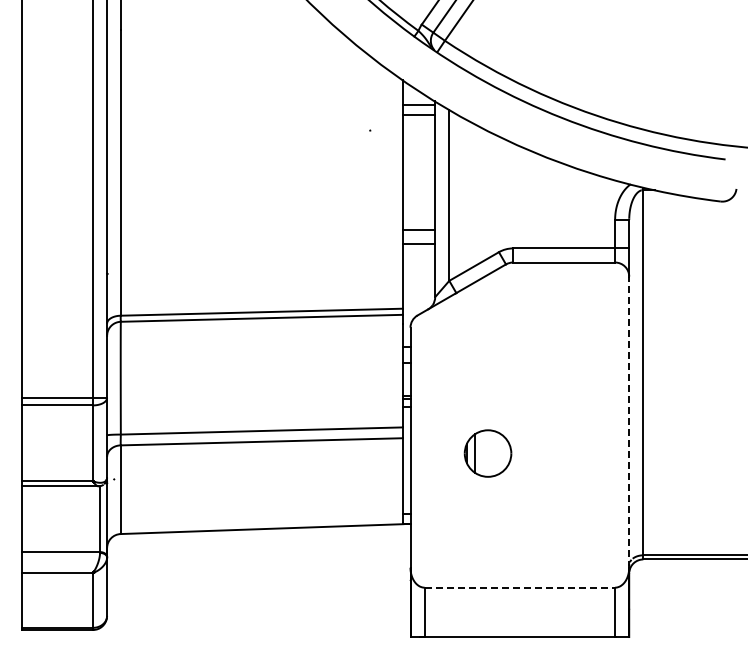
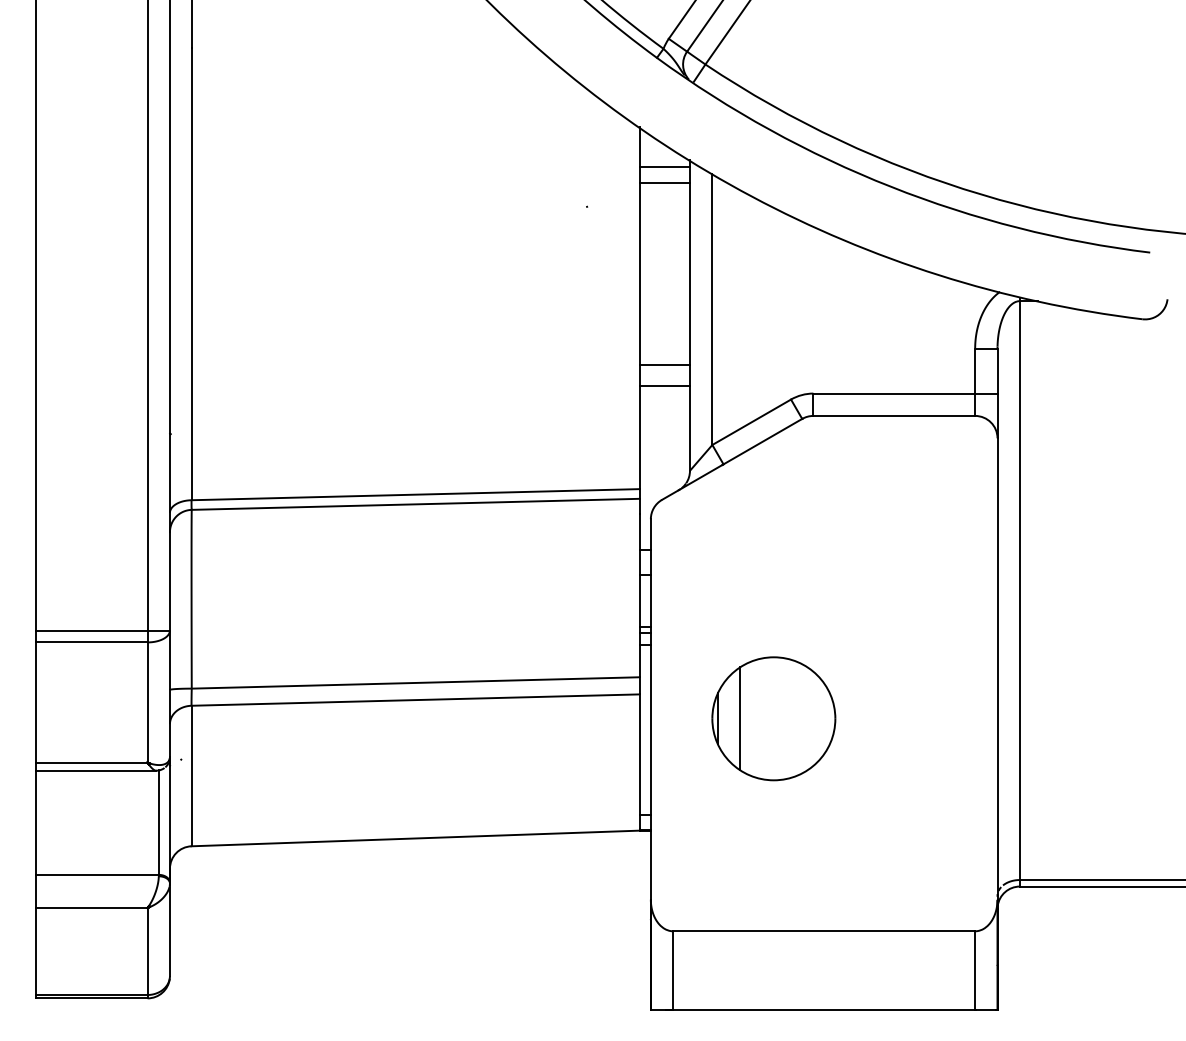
line: (629, 422) -> (997, 669), dashed -> solid
part: (487, 453) -> (772, 718), size x1.67
line: (520, 587) -> (825, 931), dashed -> solid

